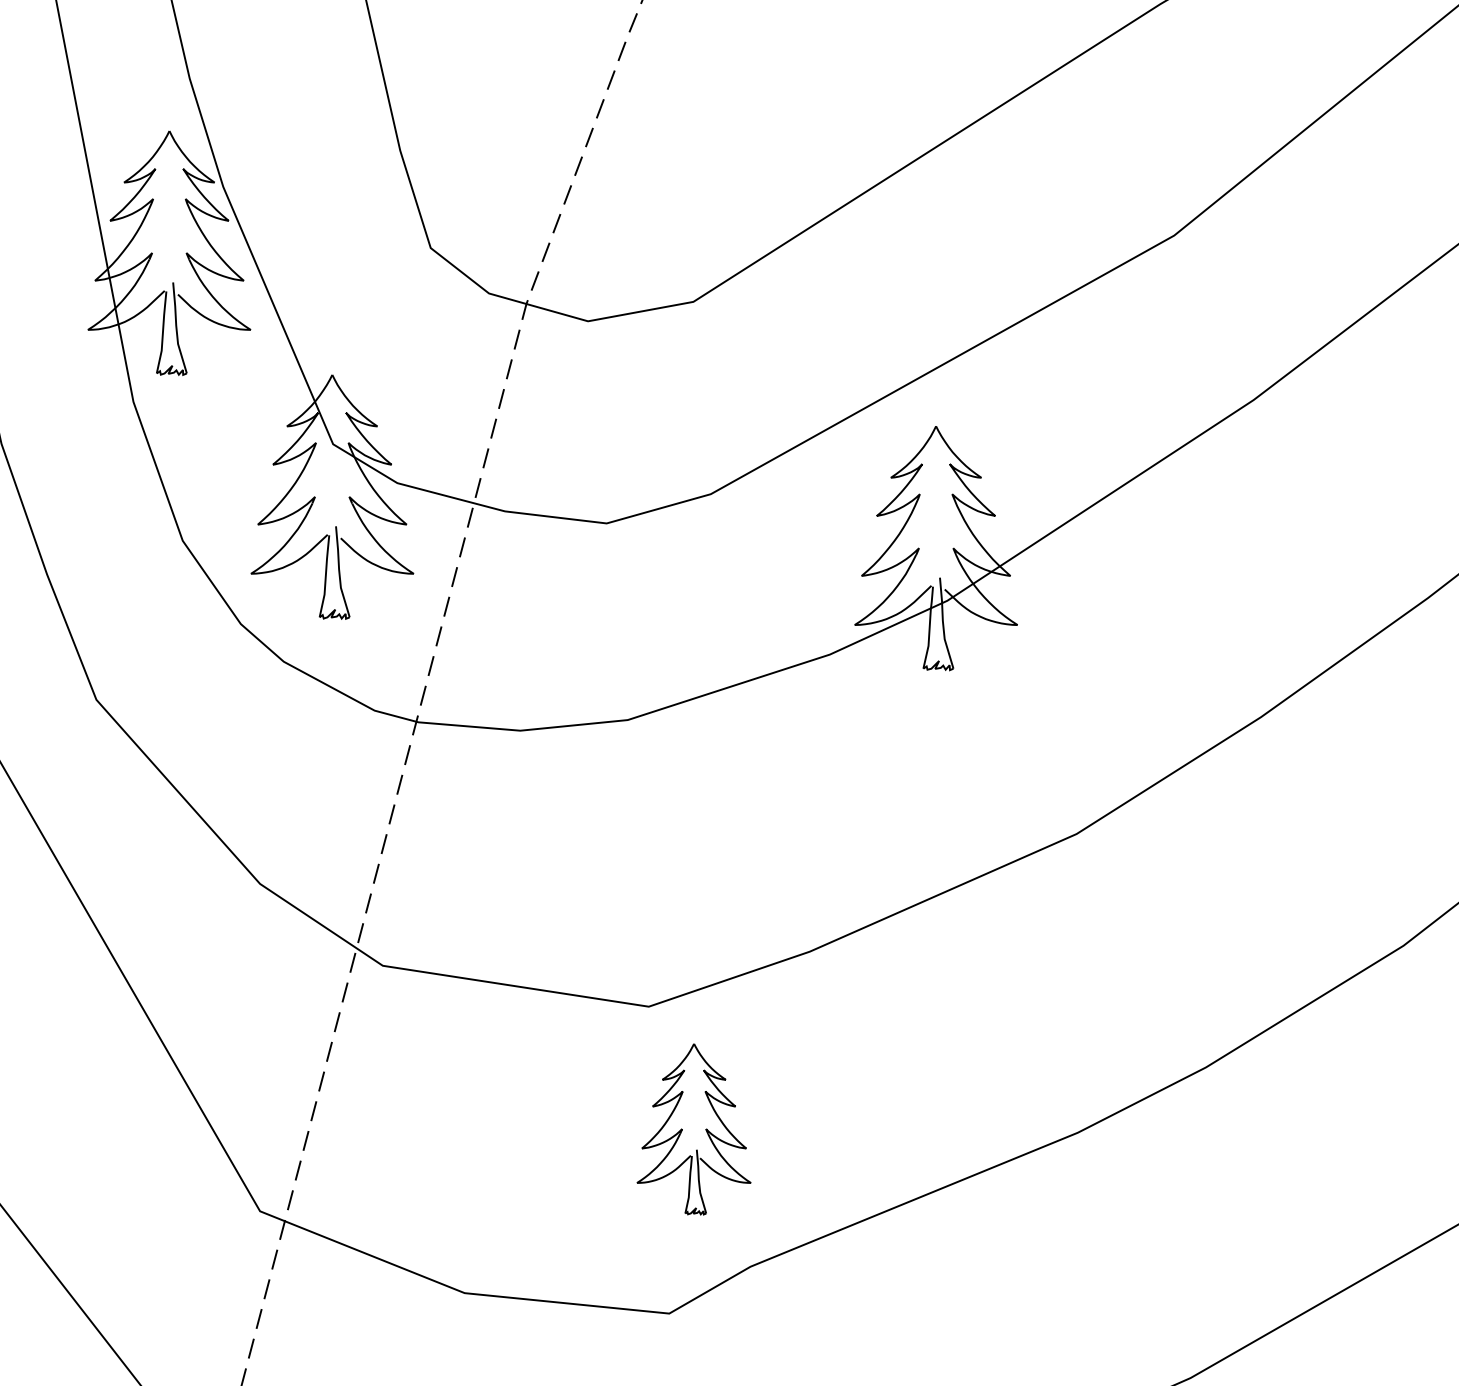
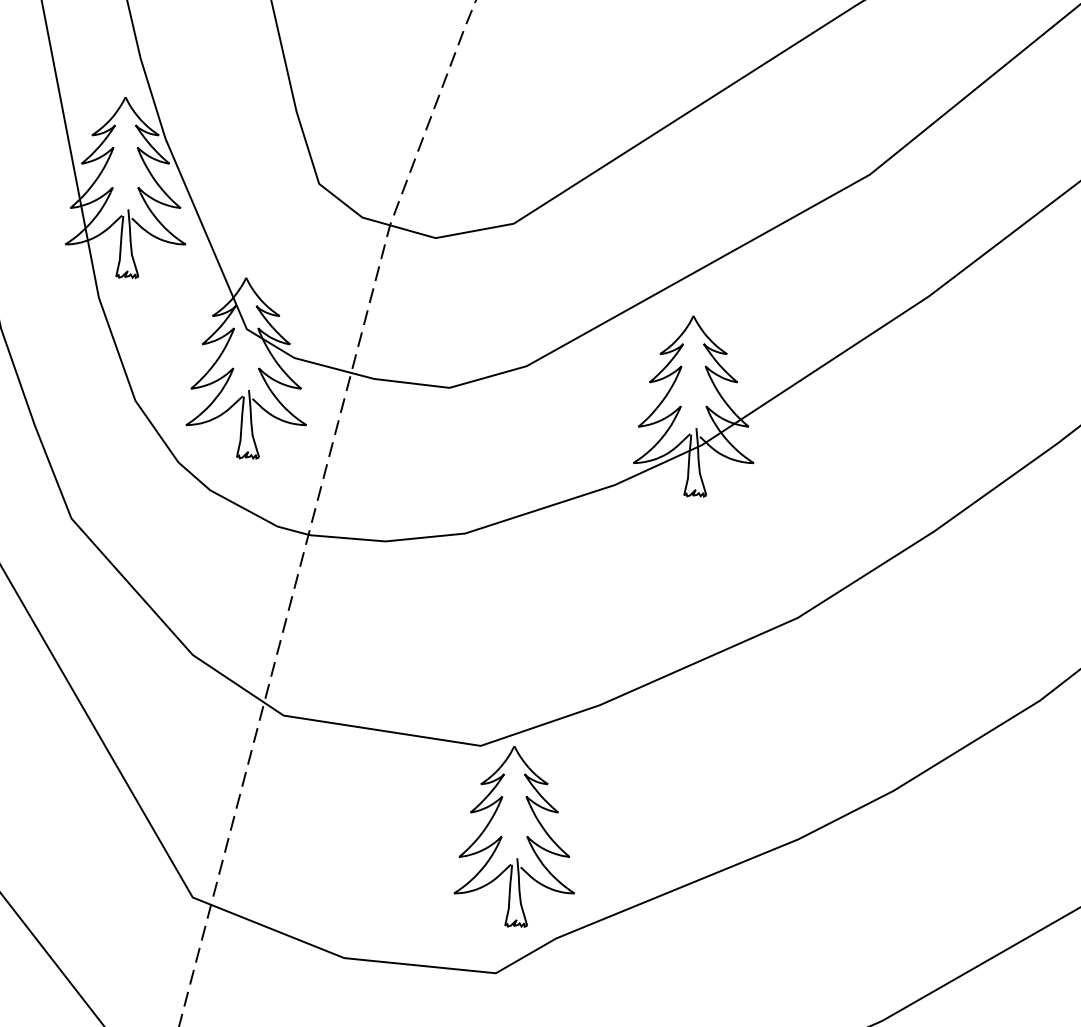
part: (693, 1128) -> (513, 836), size x1.43

